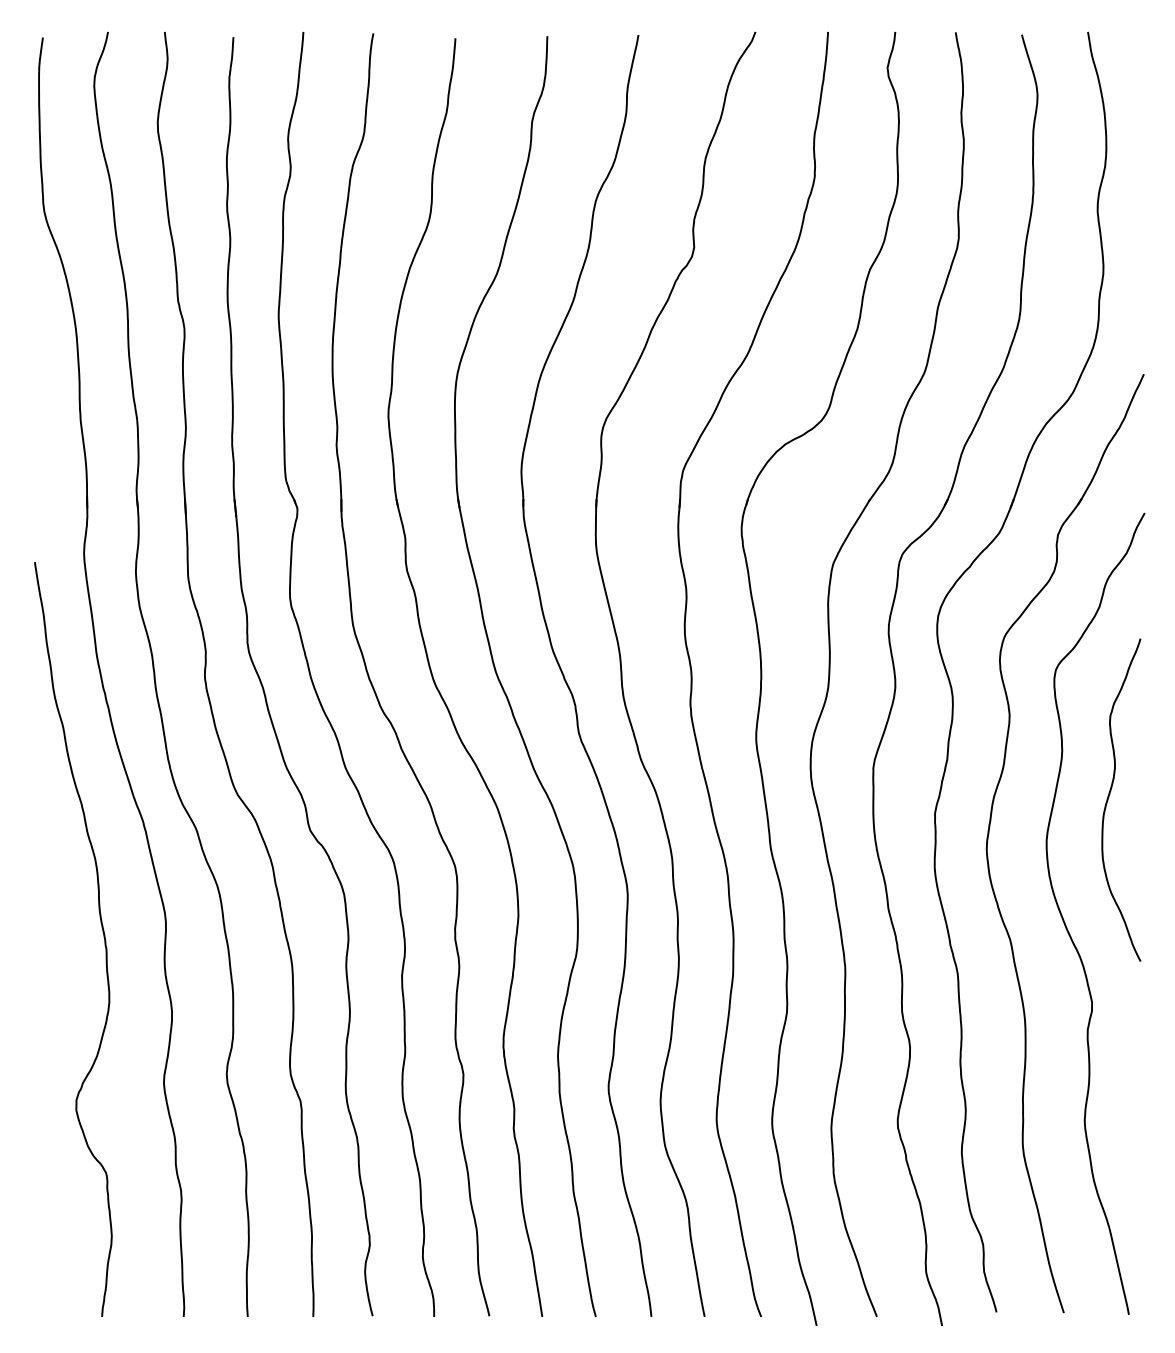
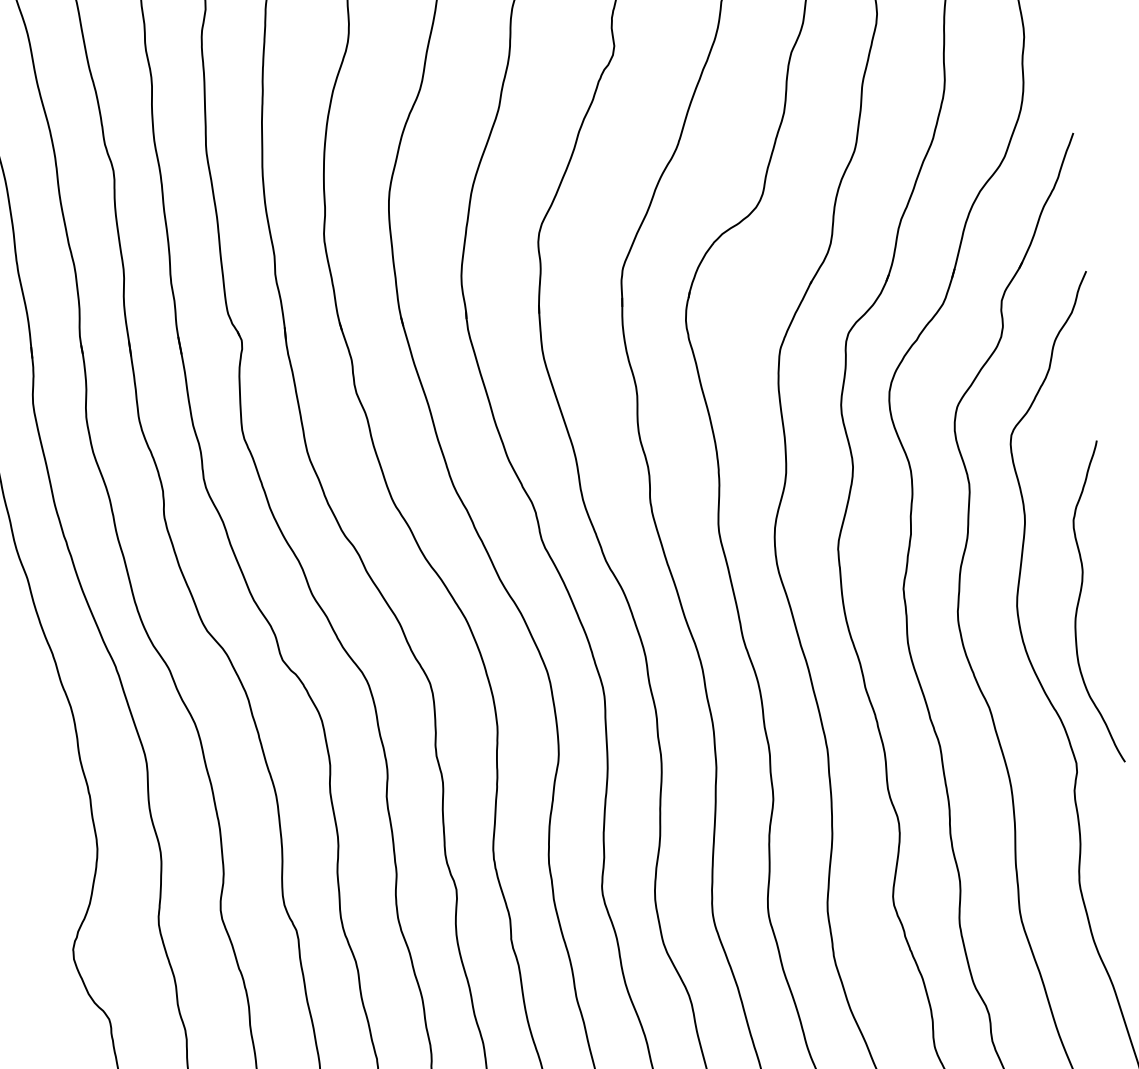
curve: (1110, 794) -> (1080, 598), moved

